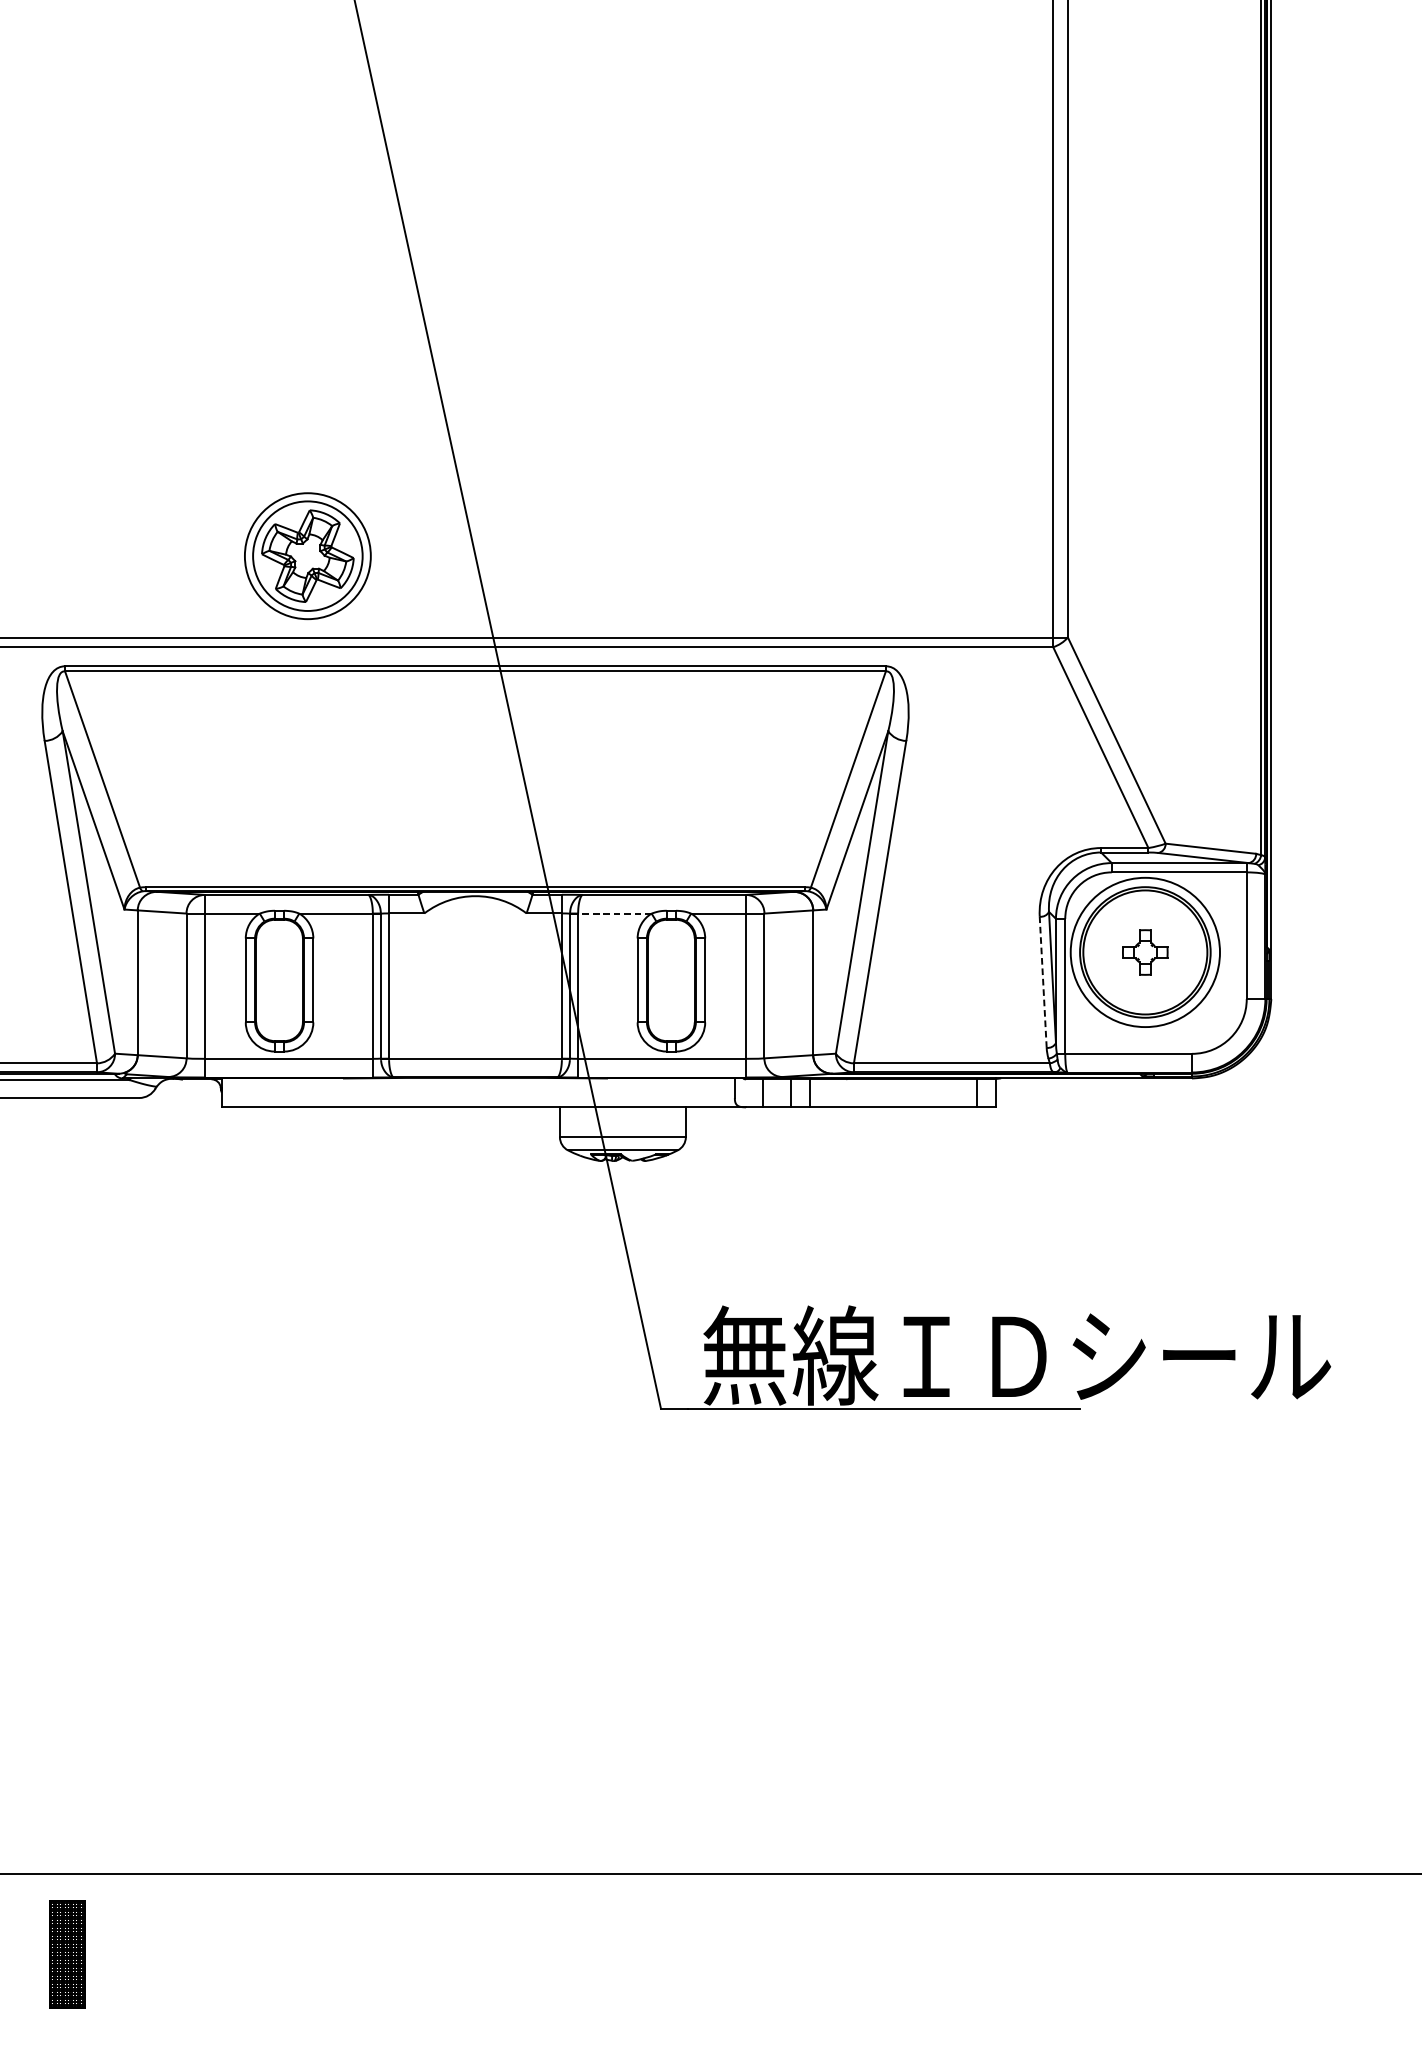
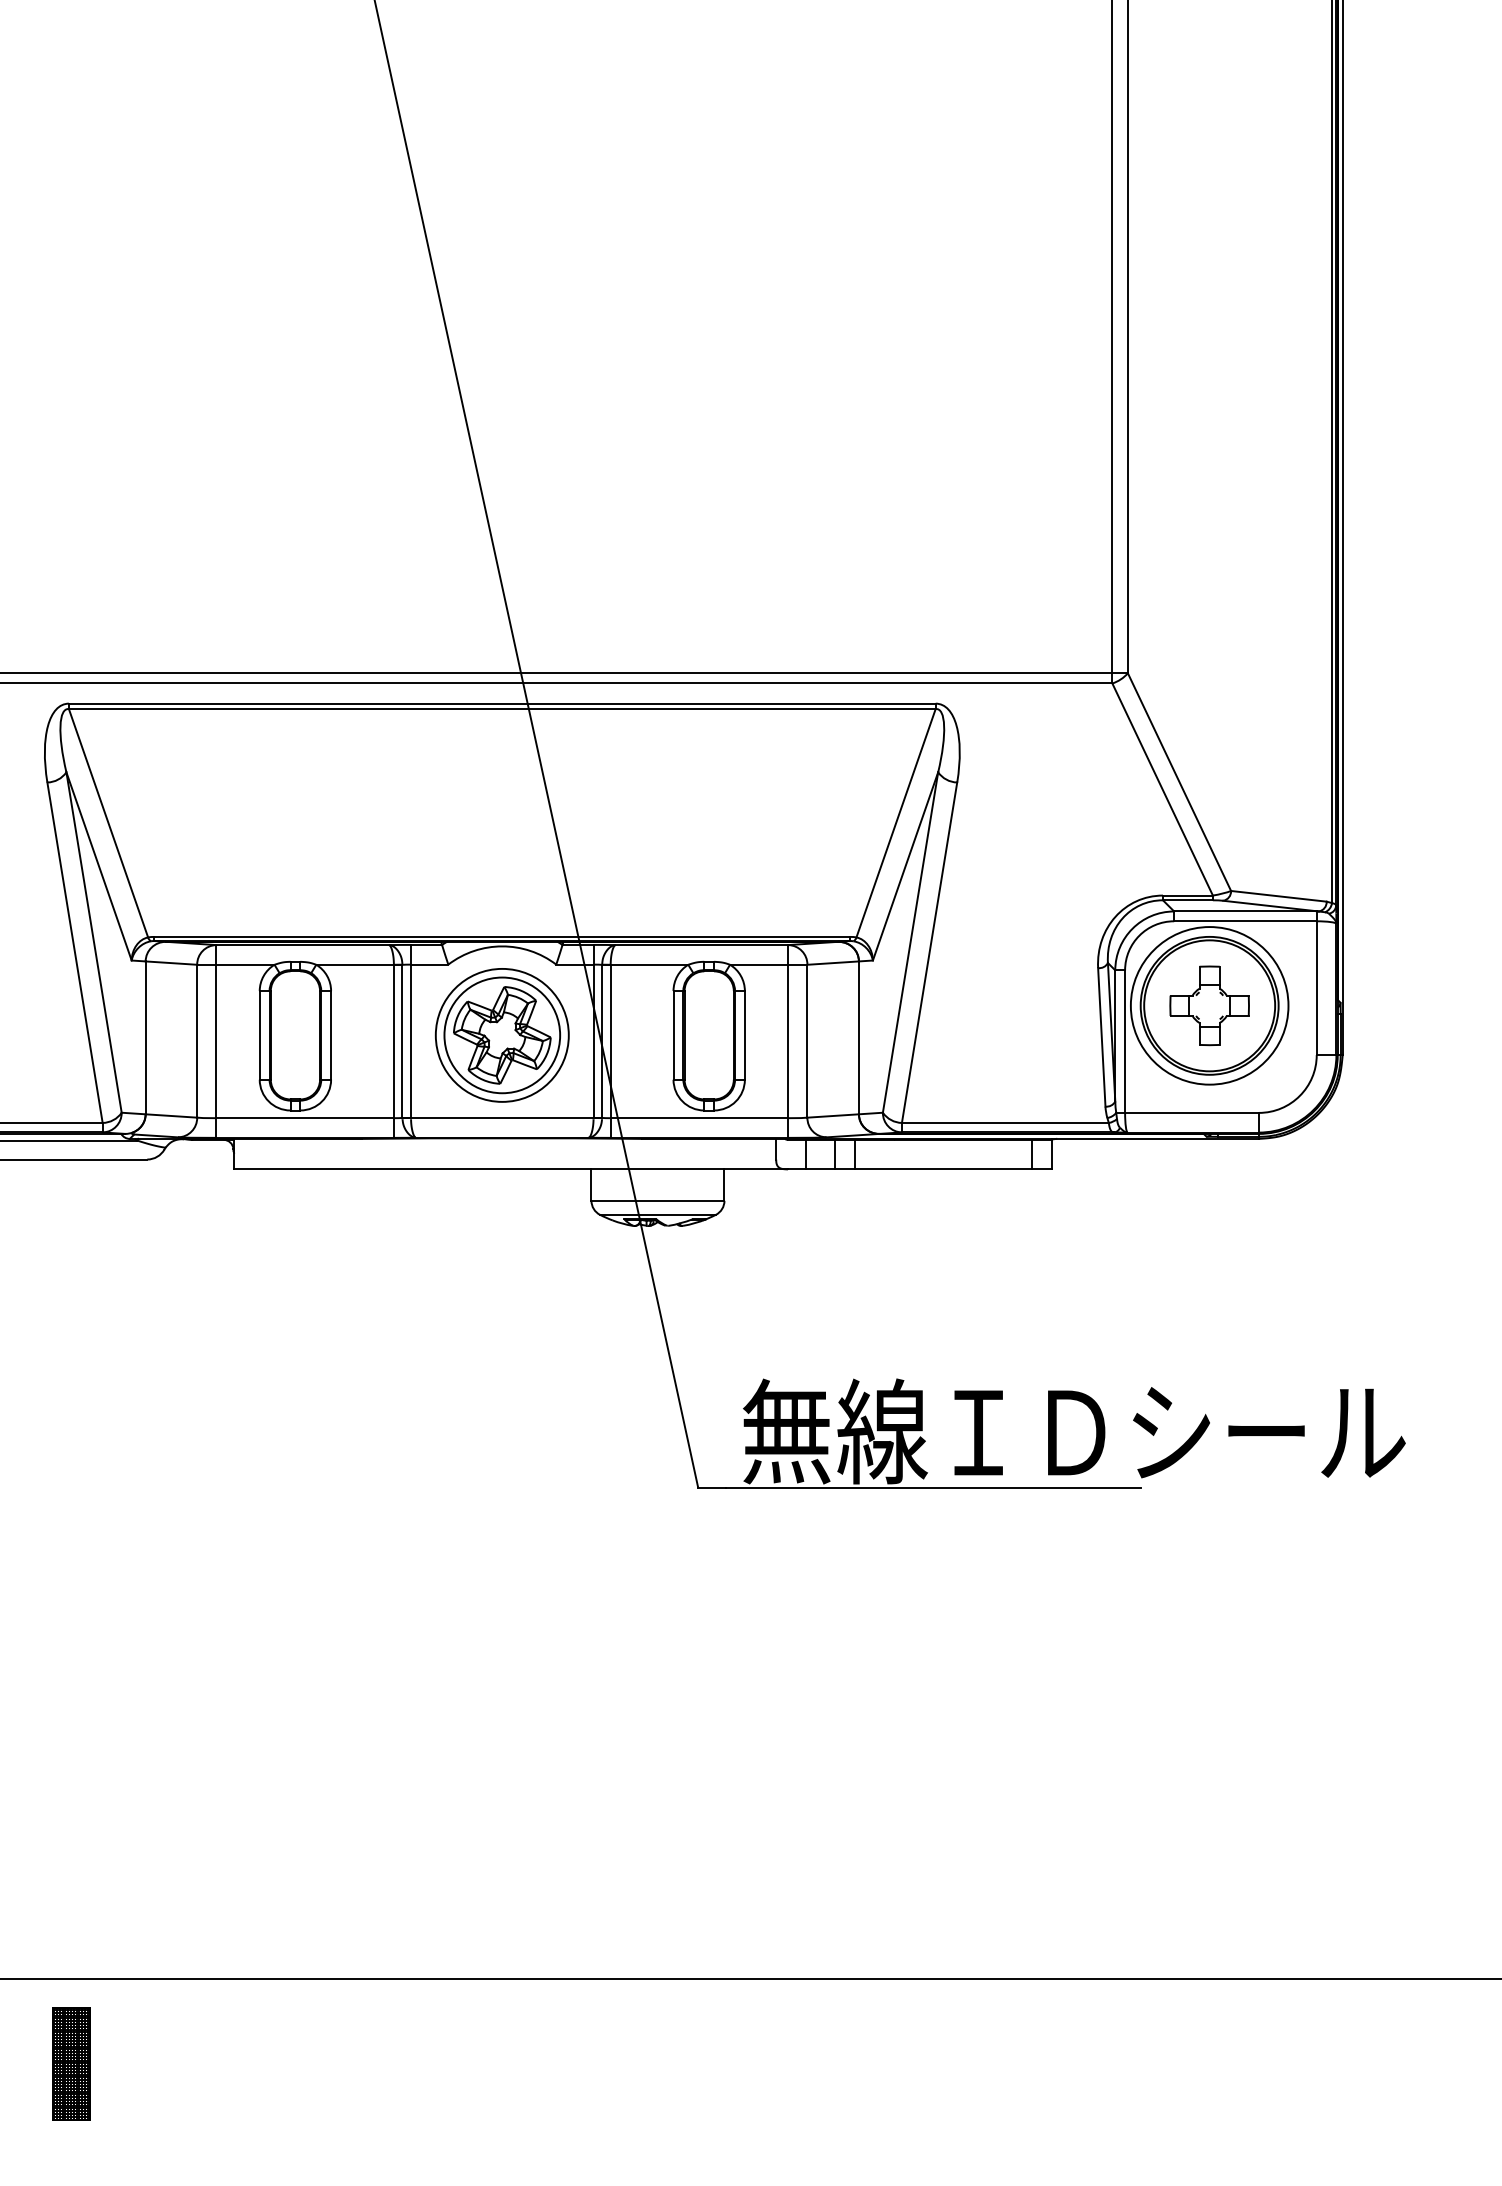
part: (307, 556) -> (501, 1035), moved
line: (614, 913) -> (649, 964), dashed -> solid
part: (1145, 952) -> (1209, 1005), size x1.67
line: (1042, 981) -> (1101, 1036), dashed -> solid

